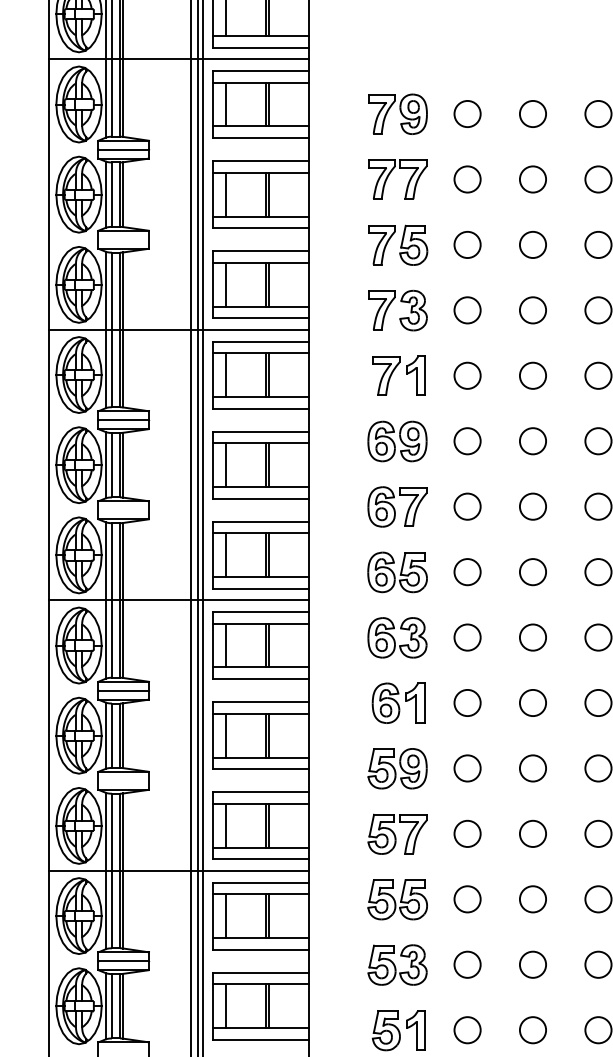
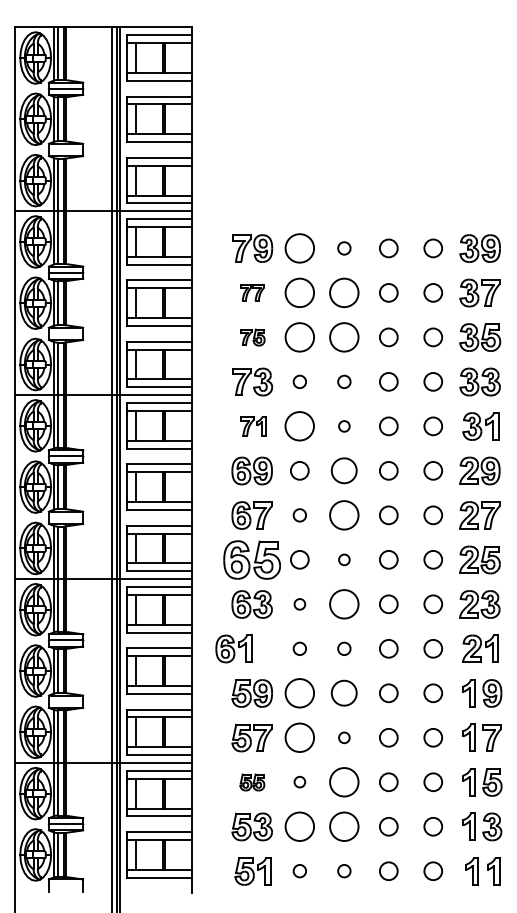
circle: (467, 114) -> (299, 248), size x1.6
circle: (533, 114) -> (344, 248), size x0.7
part: (397, 178) -> (252, 292), size x0.6
circle: (467, 178) -> (299, 292), size x1.6
circle: (533, 178) -> (344, 292), size x1.6
part: (397, 245) -> (252, 337), size x0.6
circle: (467, 245) -> (299, 337), size x1.6
circle: (533, 245) -> (344, 337), size x1.6
circle: (467, 309) -> (299, 381), size x0.7
circle: (533, 309) -> (344, 381), size x0.7
part: (399, 376) -> (253, 426), size x0.7
circle: (467, 376) -> (299, 426), size x1.6
circle: (533, 376) -> (344, 426), size x0.6
circle: (533, 440) -> (344, 470), size x1.4
circle: (467, 506) -> (299, 515), size x0.7
circle: (533, 506) -> (344, 515), size x1.6
part: (397, 571) -> (252, 559), size x1.4
circle: (533, 571) -> (344, 559), size x0.6
circle: (467, 637) -> (299, 604), size x0.6
circle: (533, 637) -> (344, 604), size x1.6
part: (397, 702) -> (233, 648), moved
circle: (467, 702) -> (299, 648), size x0.7
circle: (533, 702) -> (344, 648), size x0.7
circle: (467, 768) -> (299, 693), size x1.6
circle: (533, 768) -> (344, 693), size x1.4
circle: (467, 833) -> (299, 737), size x1.6
circle: (533, 833) -> (344, 737), size x0.6
circle: (467, 898) -> (299, 781), size x0.6
part: (397, 899) -> (252, 782), size x0.6
circle: (533, 899) -> (344, 782), size x1.6
circle: (467, 964) -> (299, 826), size x1.6
circle: (533, 964) -> (344, 826), size x1.6
circle: (467, 1029) -> (299, 870), size x0.7
circle: (533, 1029) -> (344, 870), size x0.7

